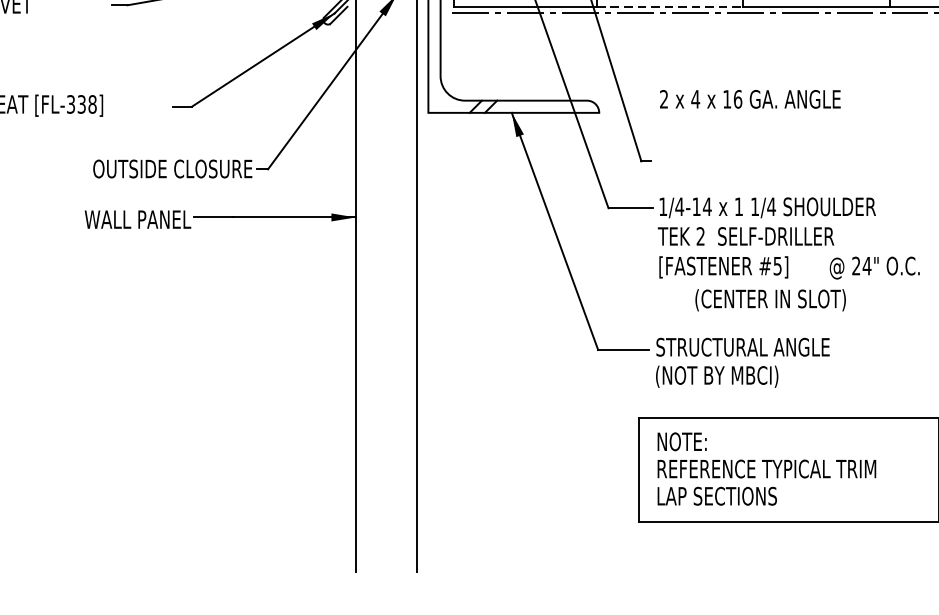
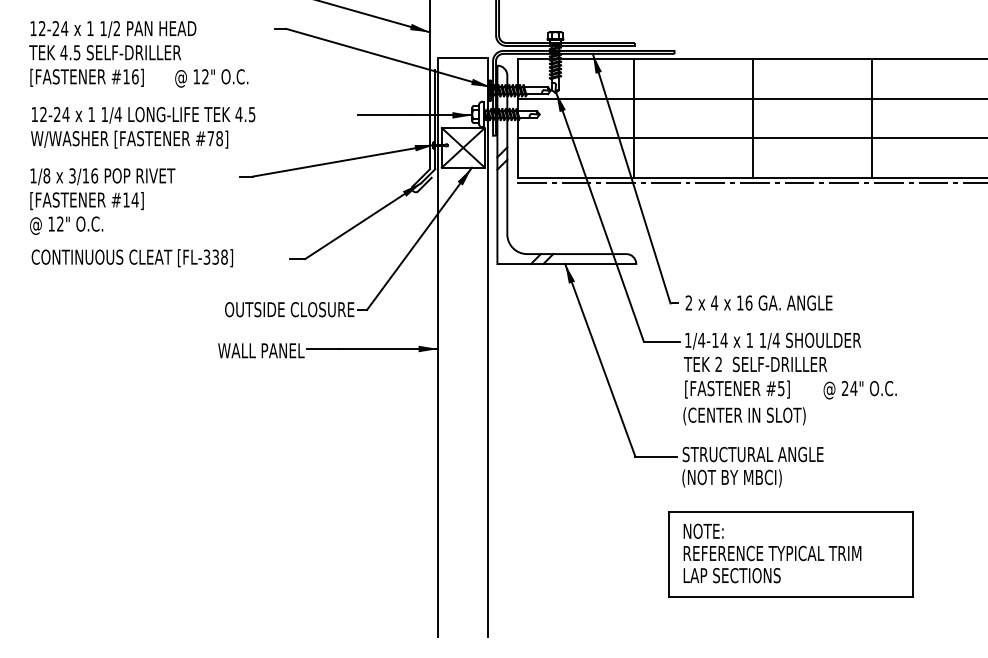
line: (669, 7) -> (693, 178), dashed -> solid
text: (749, 98) -> (758, 302), moved
text: (770, 300) -> (744, 416), moved

